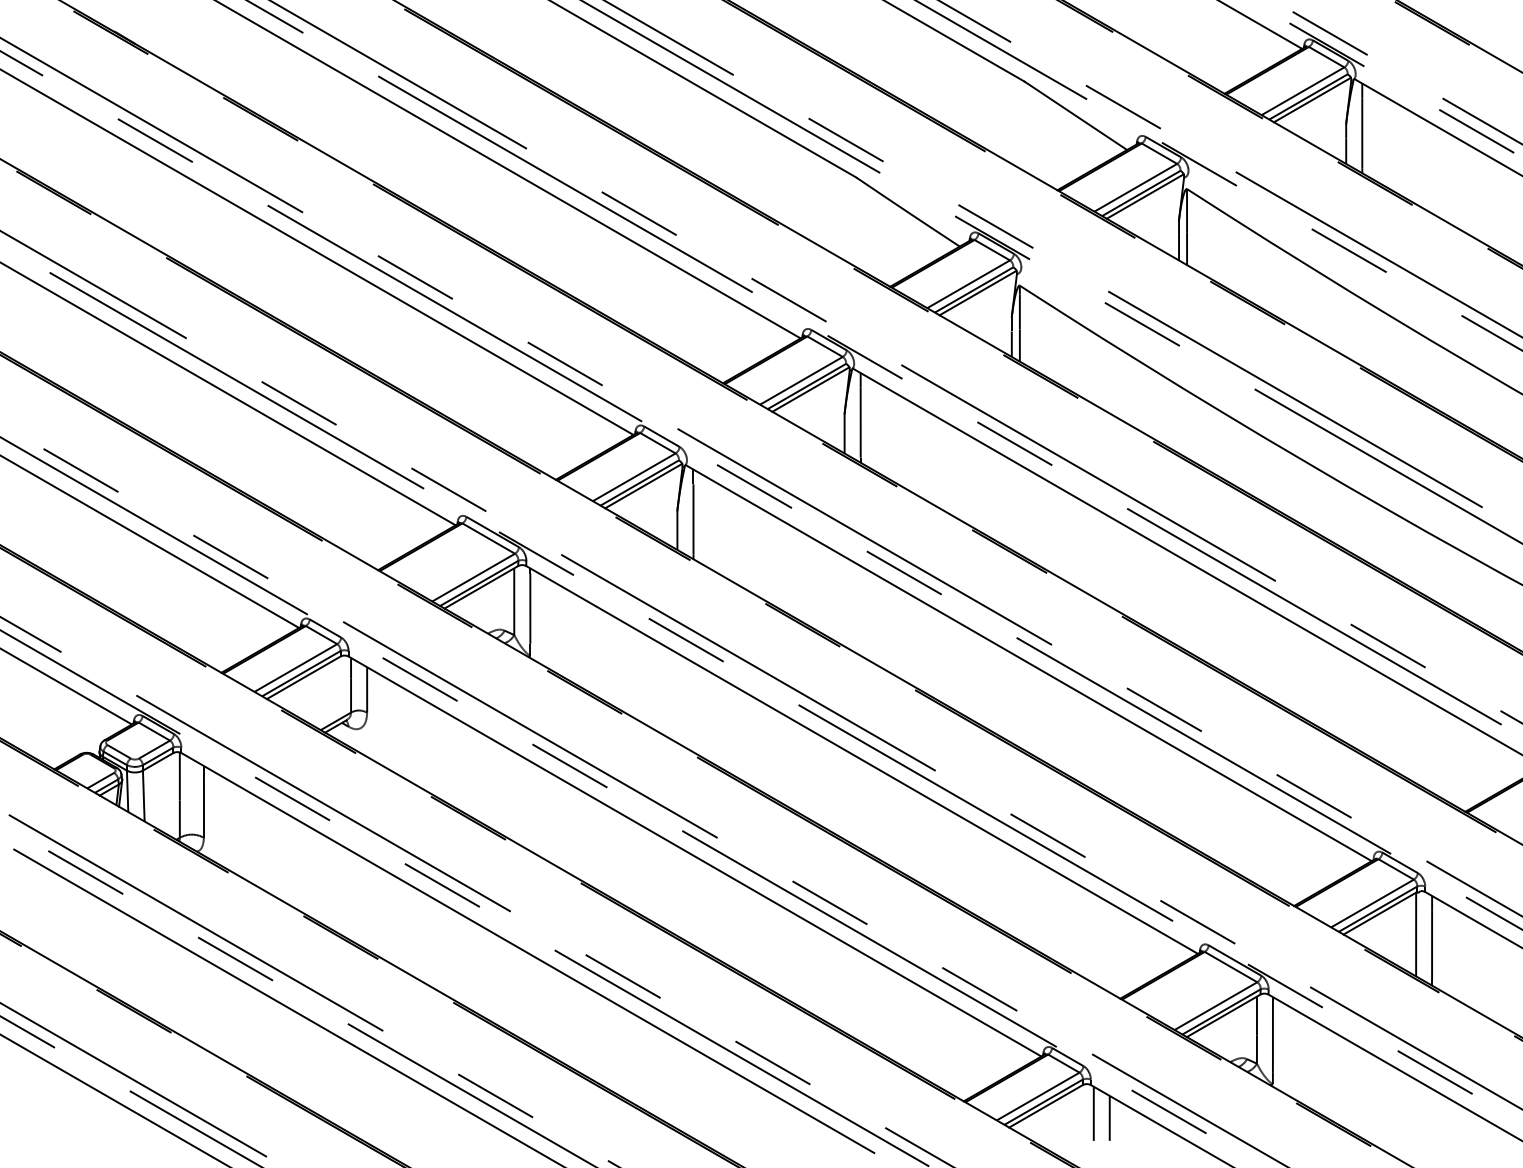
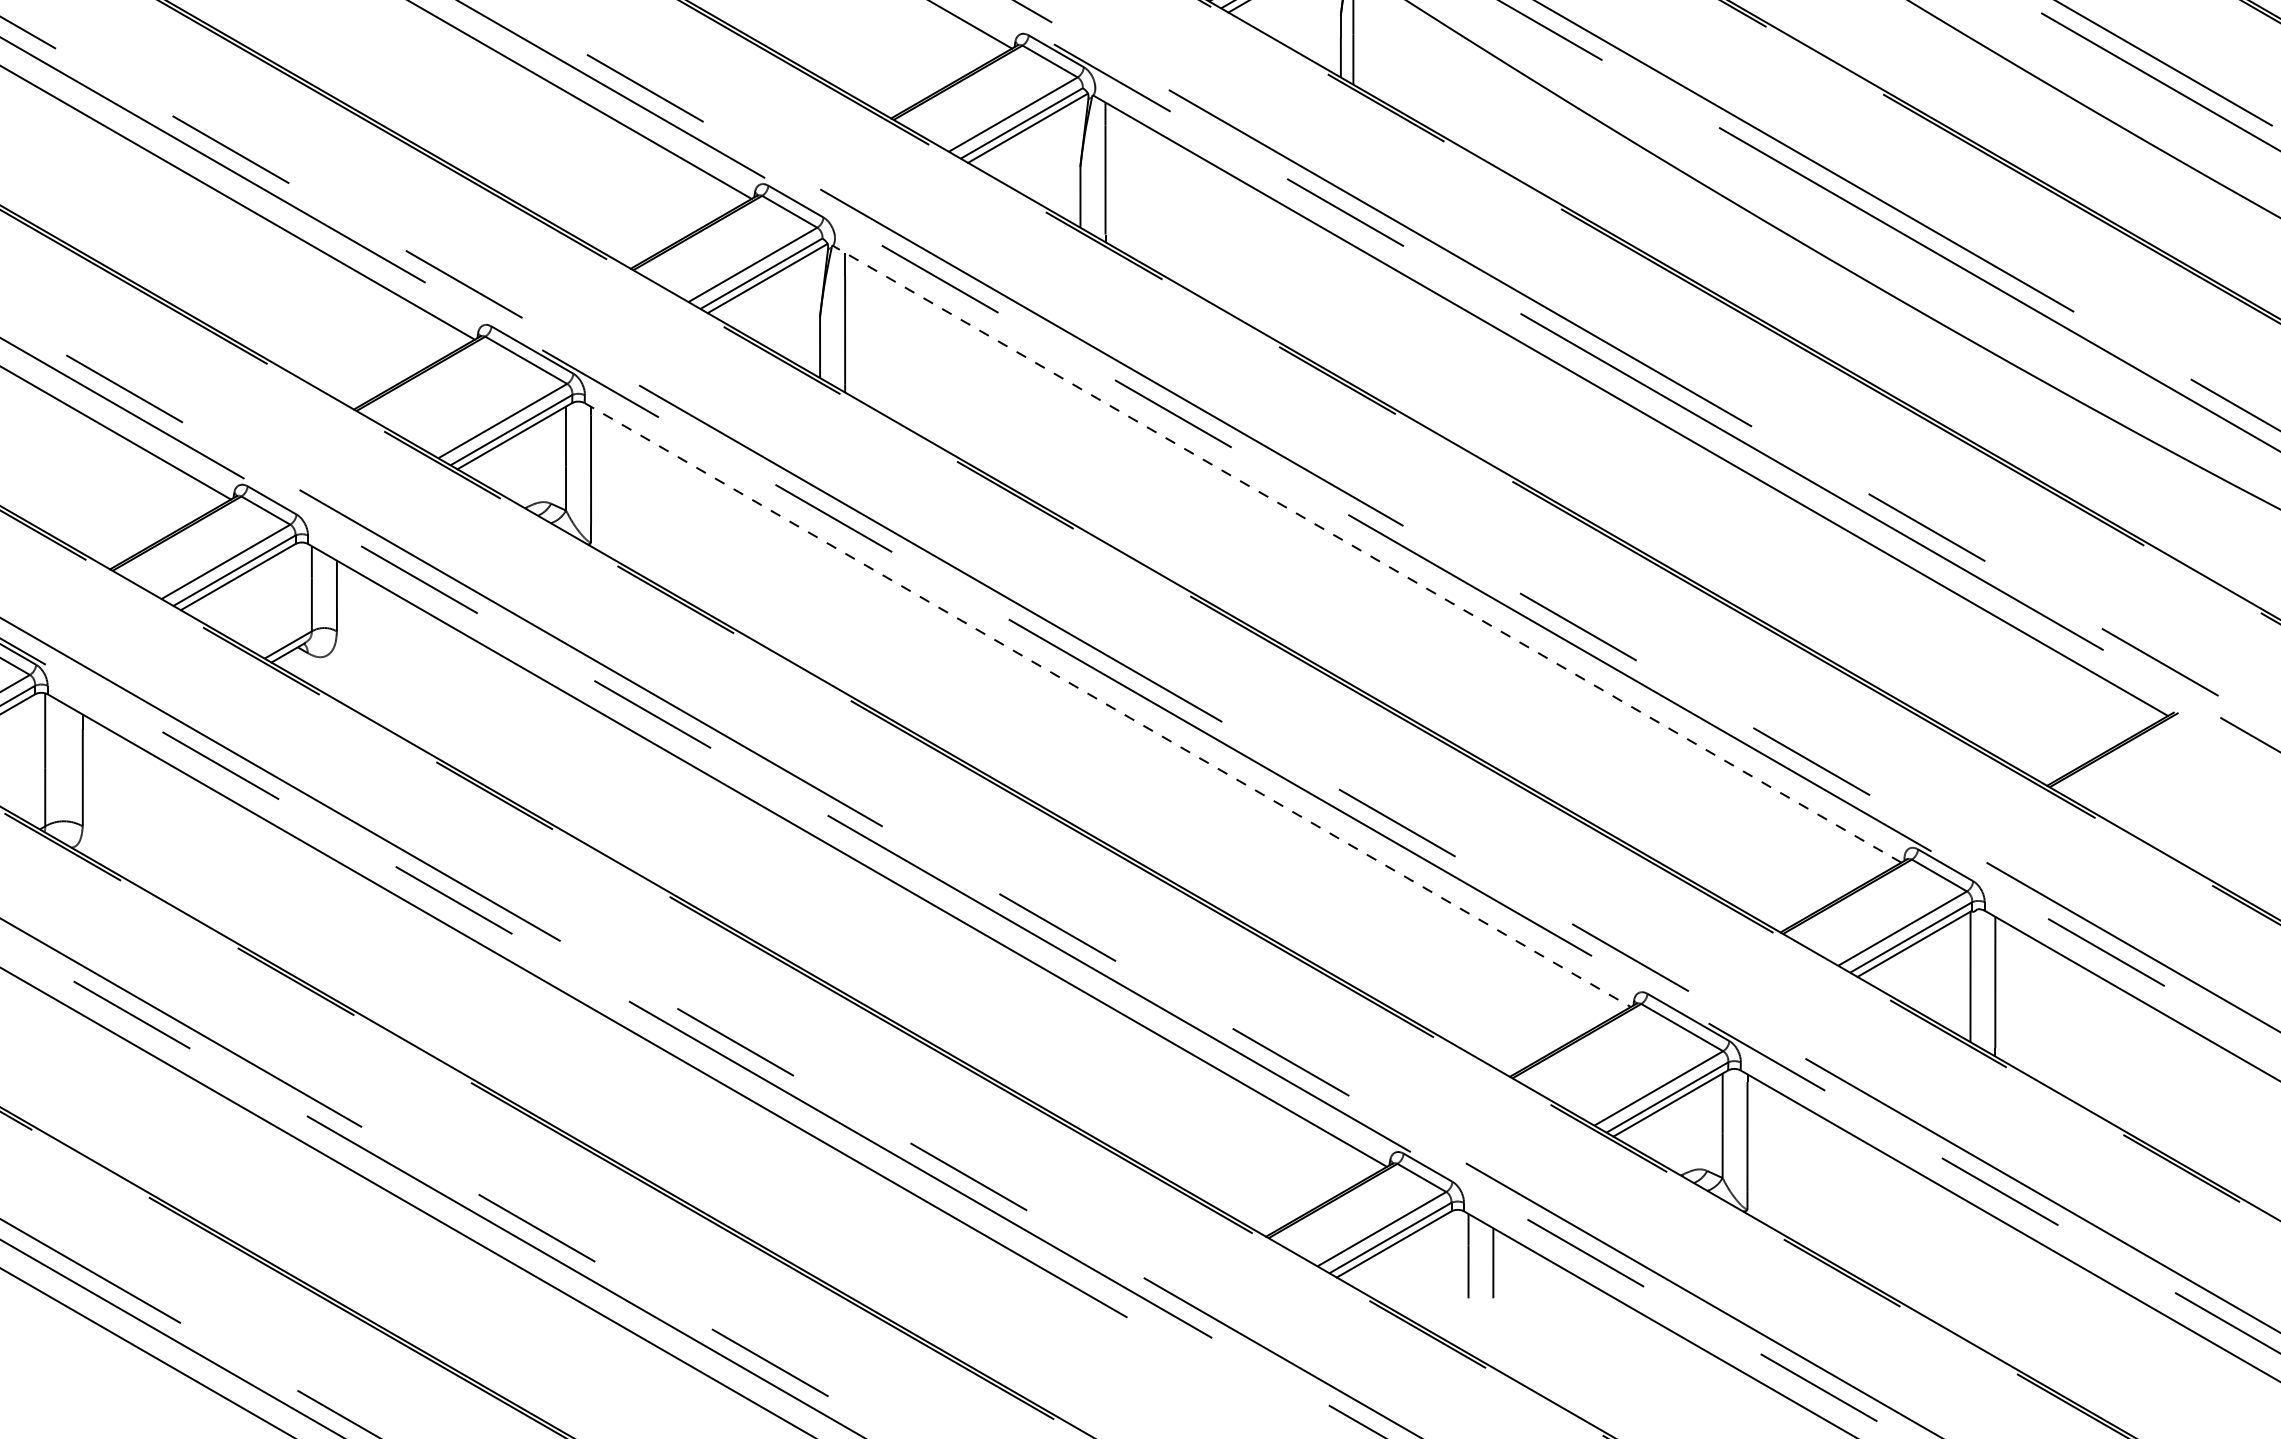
line: (1028, 662) -> (1366, 553), solid -> dashed
line: (862, 759) -> (1108, 704), solid -> dashed

